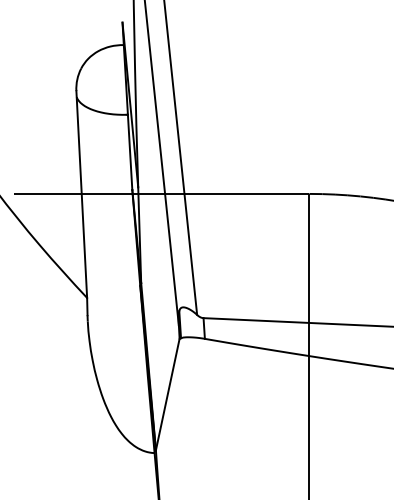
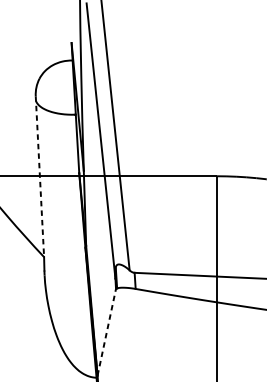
line: (81, 194) -> (39, 176), solid -> dashed
line: (167, 394) -> (106, 332), solid -> dashed

